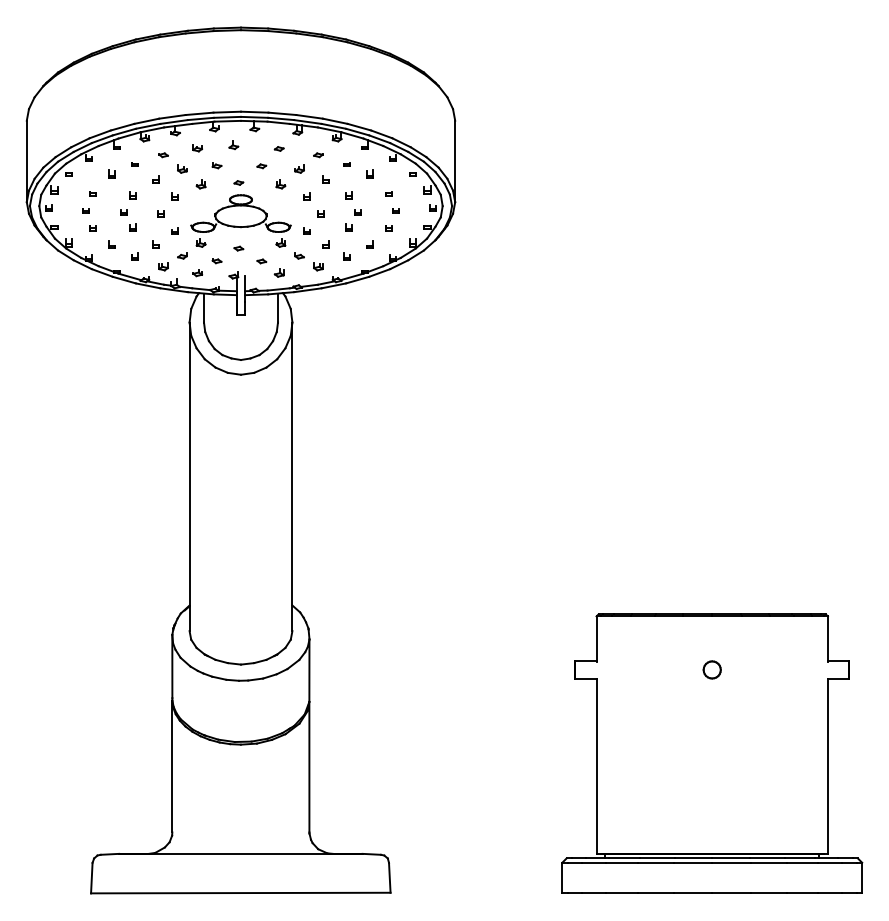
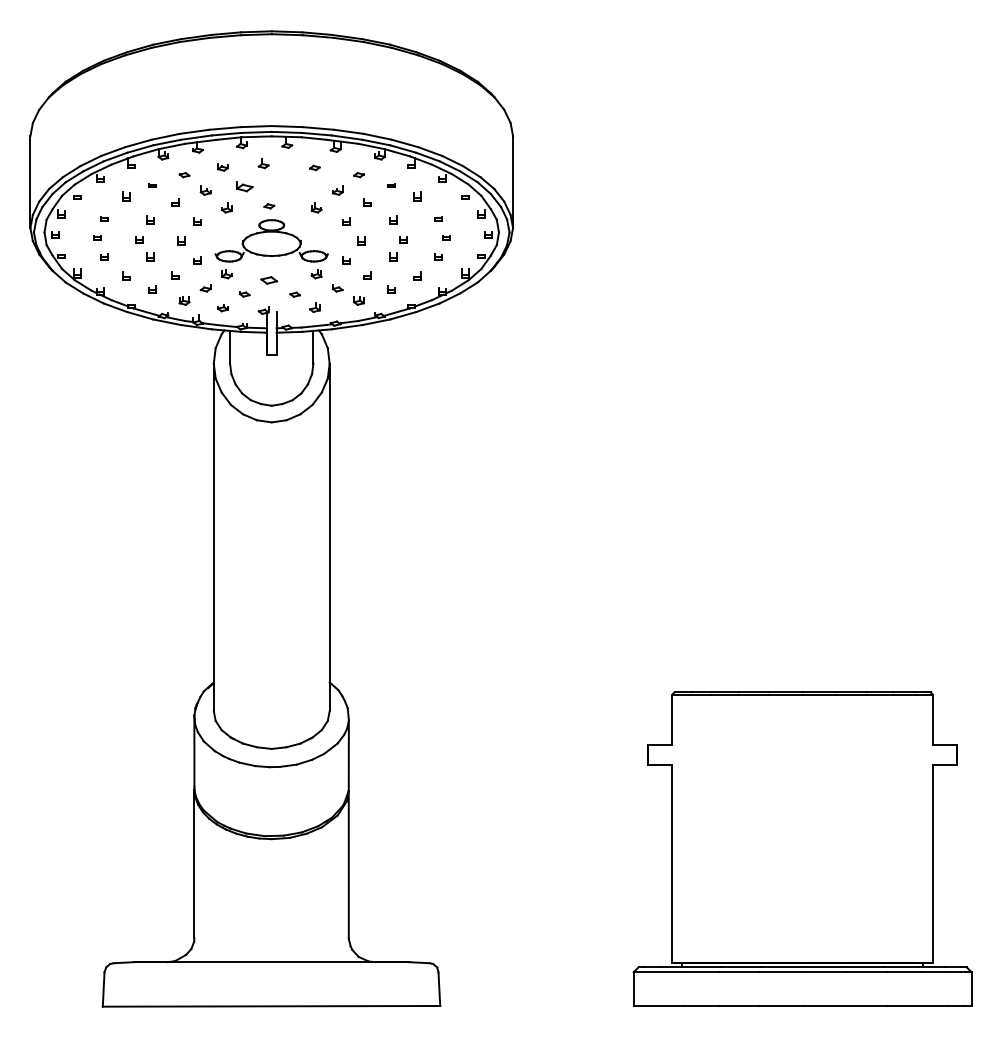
part: (216, 165) -> (244, 186), size x1.6
part: (261, 166) -> (294, 187), removed
part: (238, 248) -> (268, 280), size x1.6
part: (711, 669) -> (801, 754), removed

